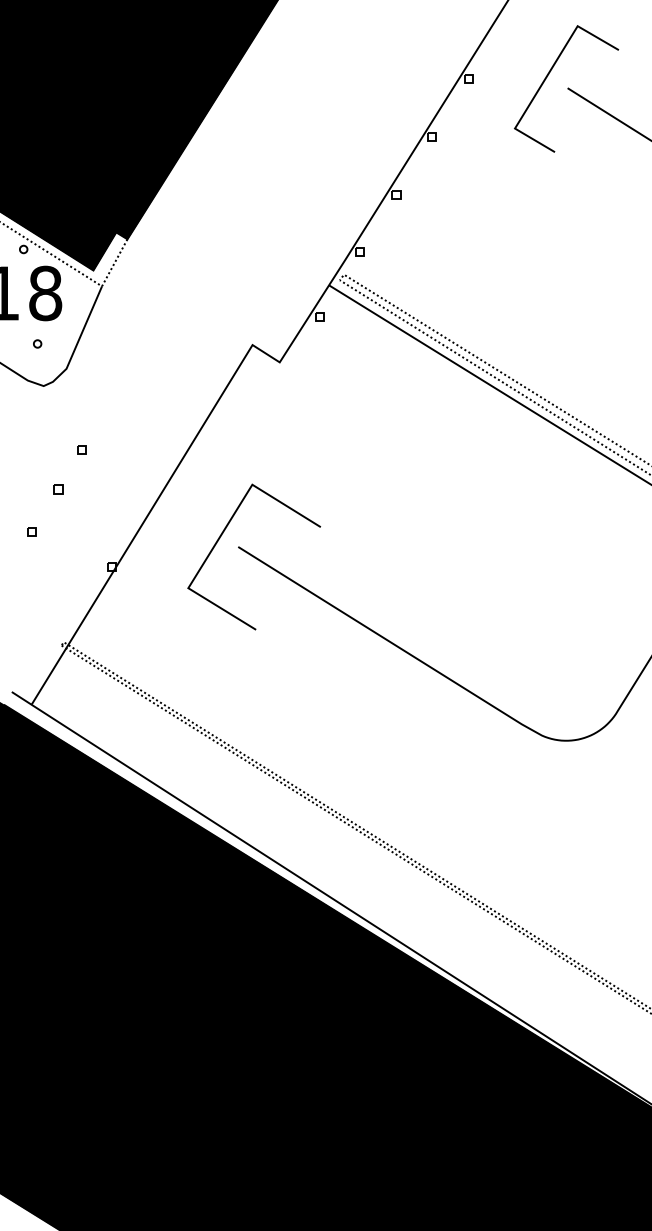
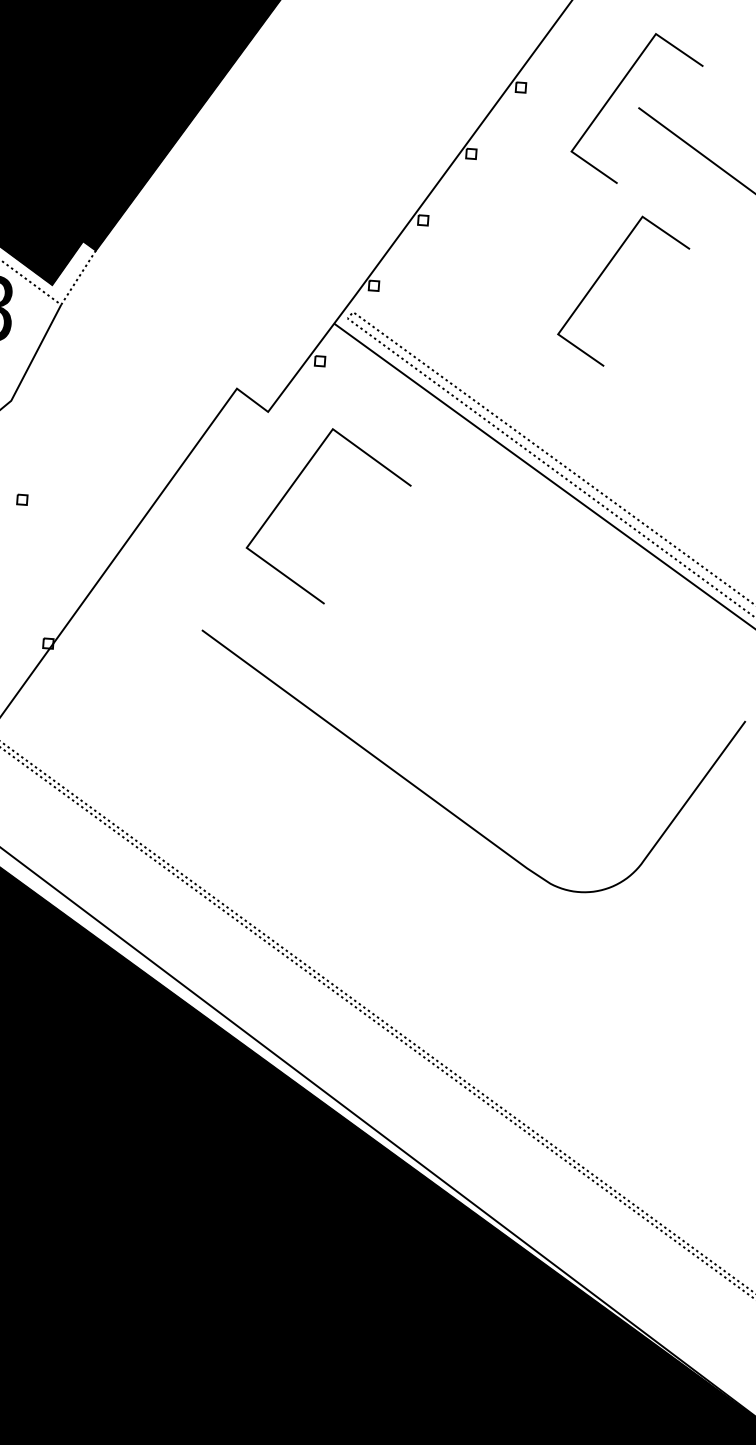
line: (546, 231) -> (600, 278), added
line: (222, 535) -> (292, 487), moved

